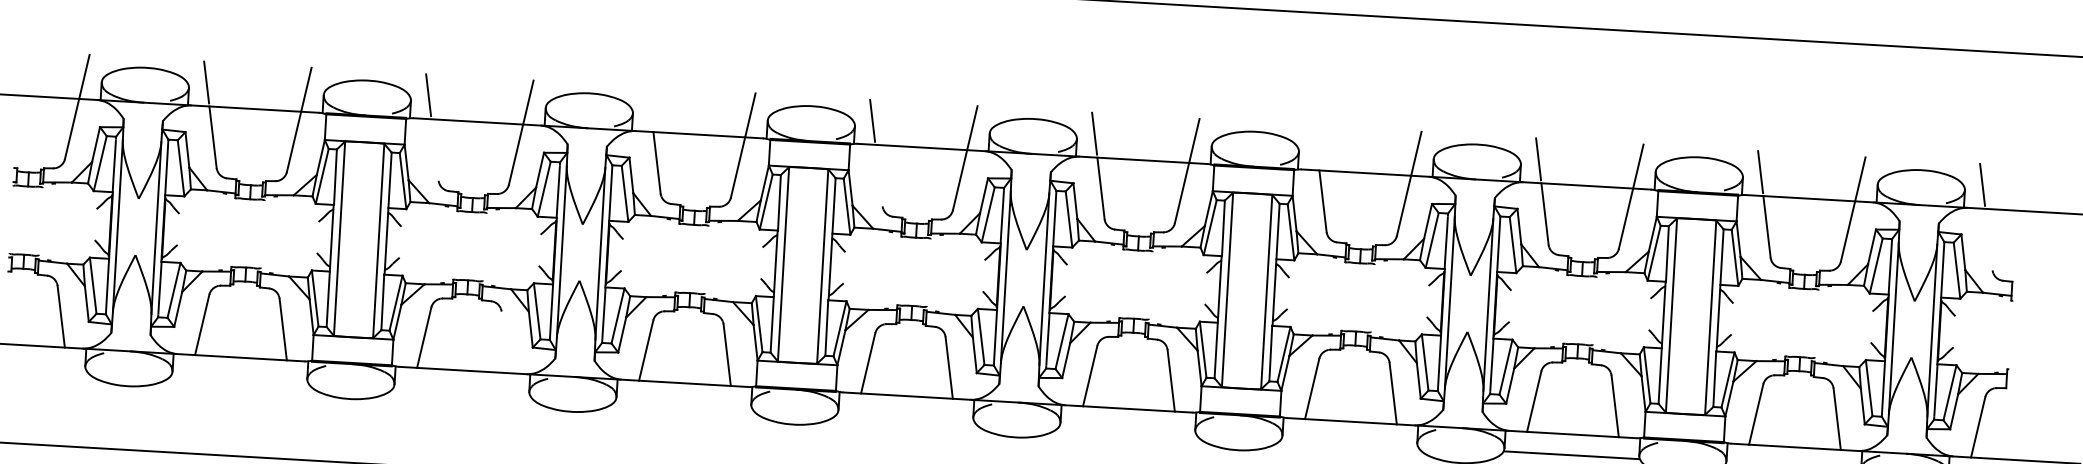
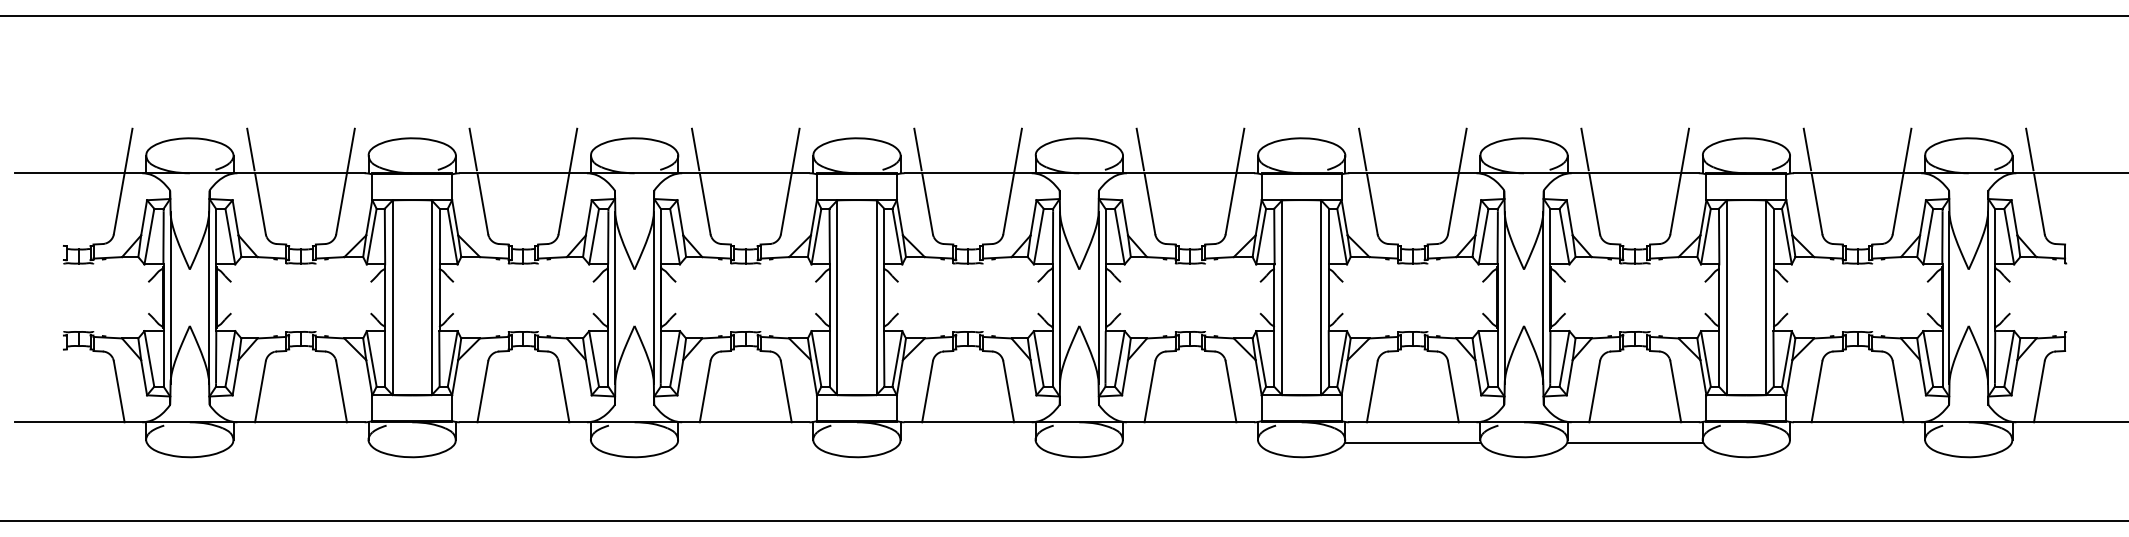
line: (650, 108) -> (695, 149), added
line: (1316, 146) -> (1362, 149), added
line: (434, 149) -> (482, 203), added
line: (878, 175) -> (927, 203), added
line: (1988, 239) -> (2038, 203), added
line: (504, 342) -> (563, 391), added
line: (1349, 442) -> (1412, 443), added

